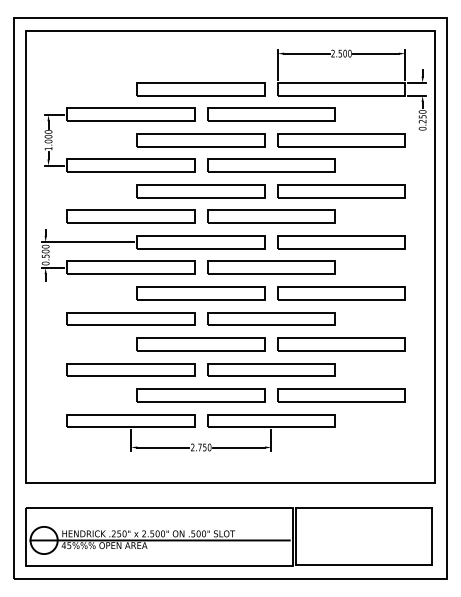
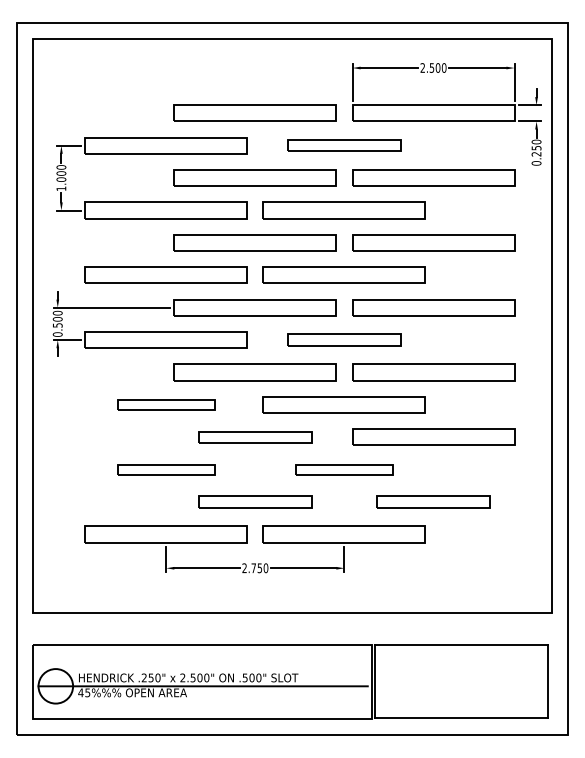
part: (271, 114) -> (344, 145), size x0.7
part: (271, 267) -> (344, 339), size x0.7
part: (130, 318) -> (165, 404), size x0.6
part: (200, 344) -> (254, 437), size x0.7
part: (130, 369) -> (165, 469), size x0.6
part: (271, 369) -> (344, 469), size x0.6
part: (200, 395) -> (254, 502), size x0.7
part: (341, 395) -> (433, 502), size x0.7

